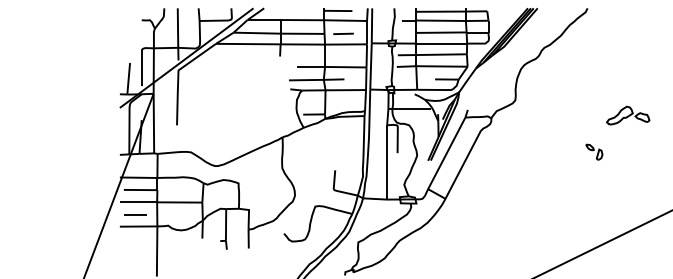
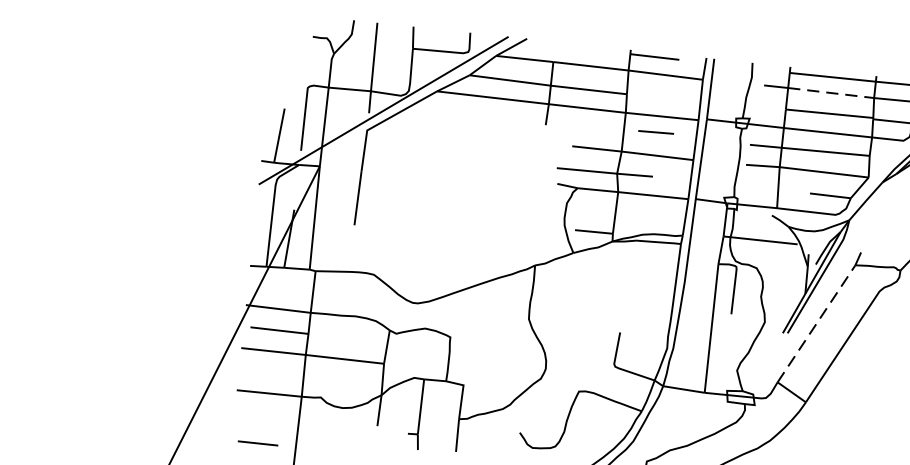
line: (441, 20) -> (831, 92), solid -> dashed
line: (343, 33) -> (656, 131), moved
line: (447, 152) -> (817, 322), solid -> dashed
line: (135, 214) -> (258, 443), moved

